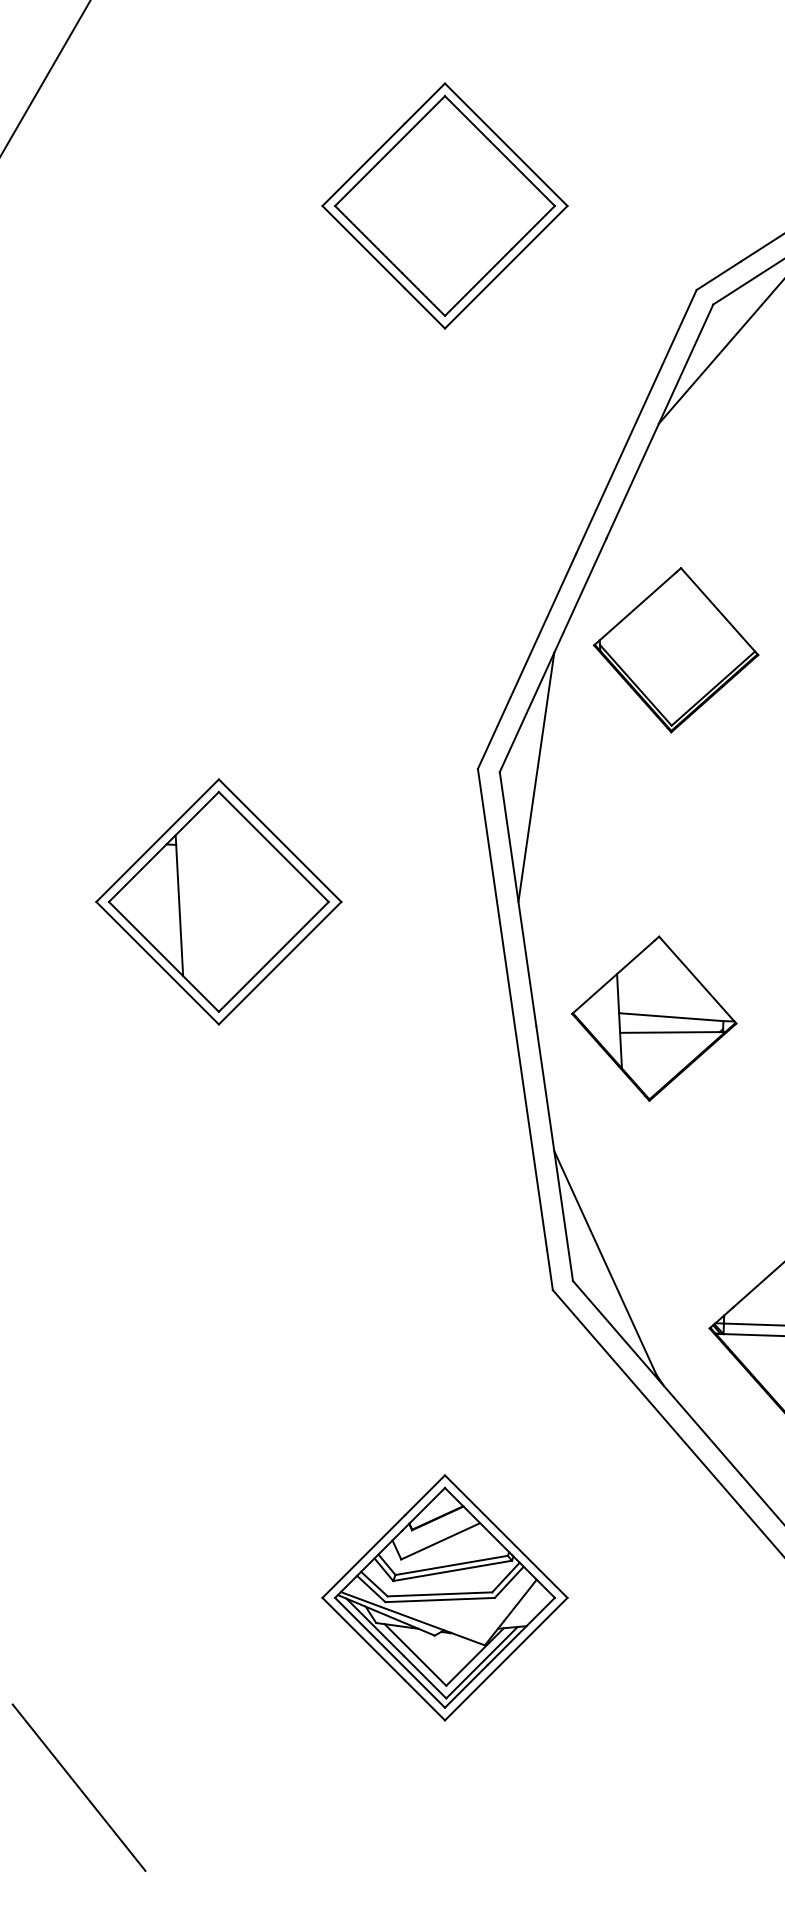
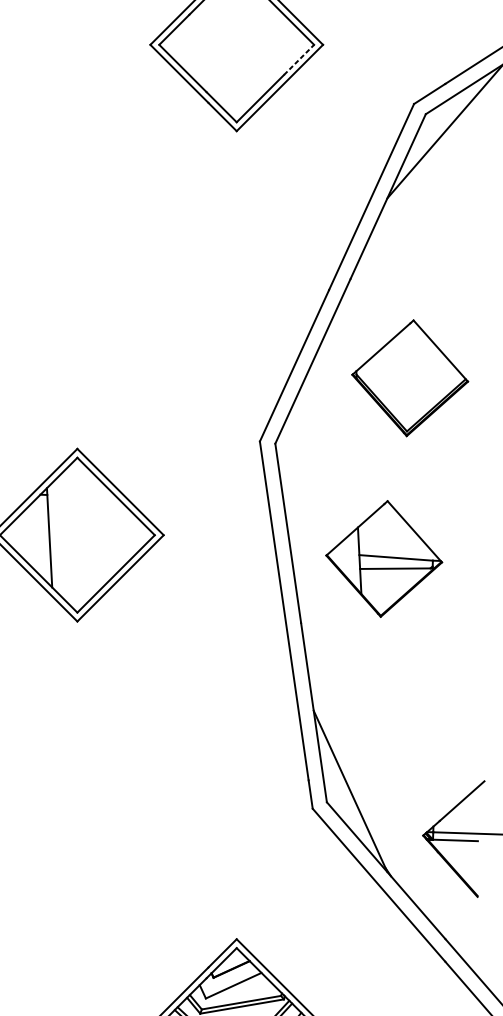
line: (533, 227) -> (299, 59), solid -> dashed
part: (675, 650) -> (409, 378), moved
line: (536, 776) -> (301, 446), removed
part: (654, 1018) -> (384, 558), moved

